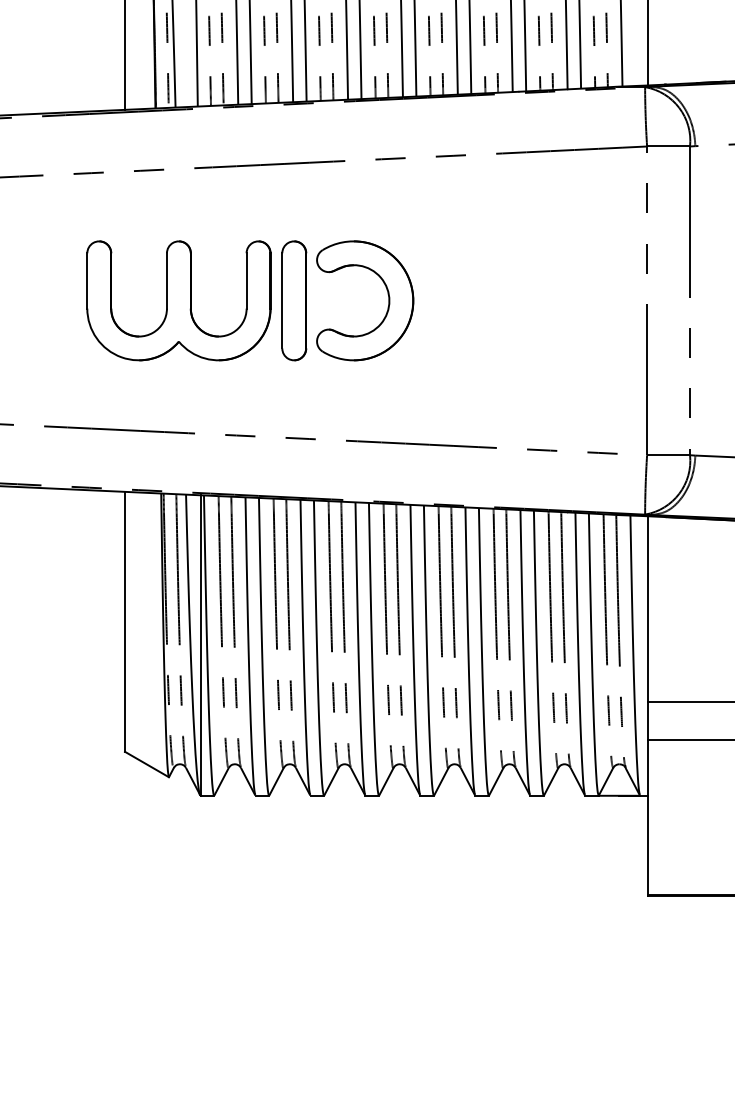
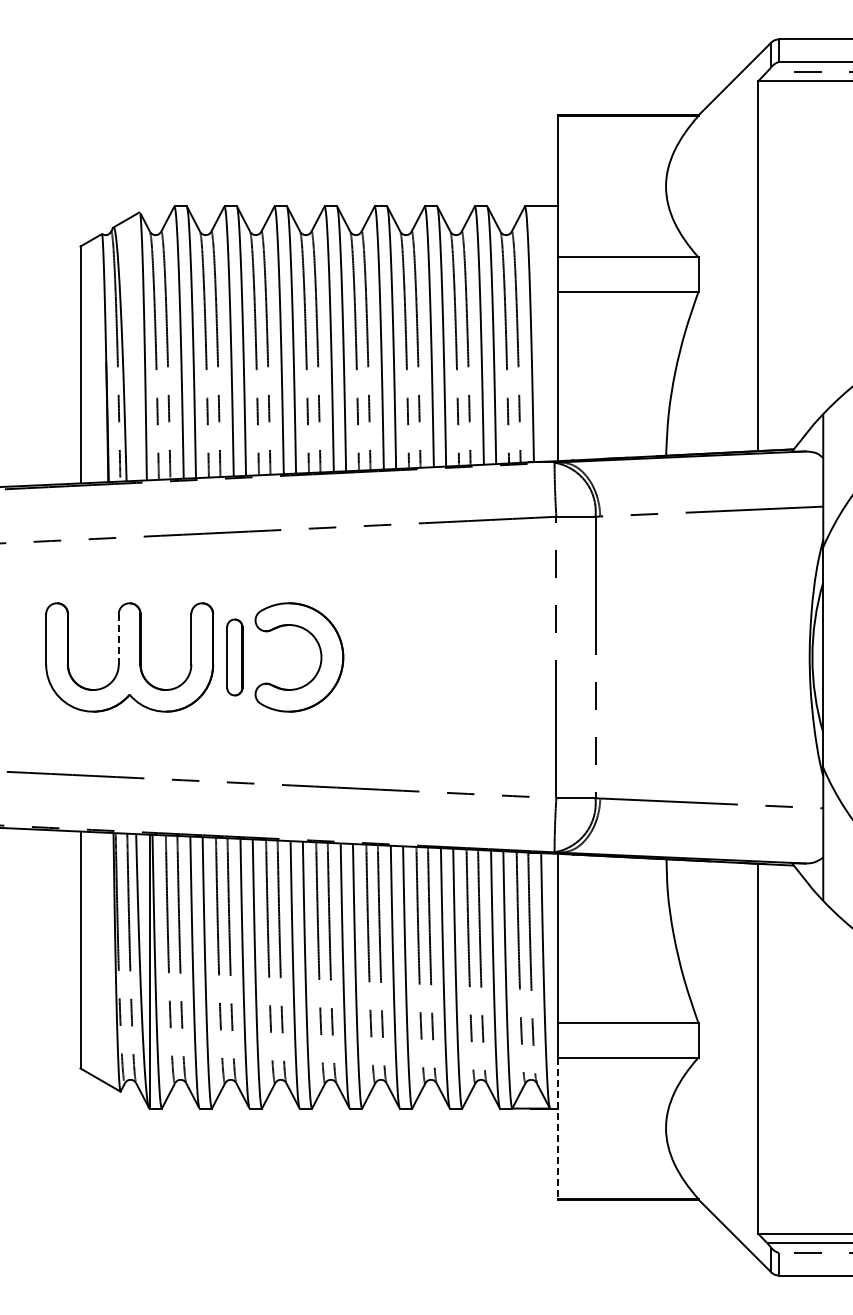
line: (166, 281) -> (118, 639), solid -> dashed
part: (293, 300) -> (234, 657), size x0.7
line: (648, 817) -> (557, 1128), solid -> dashed

